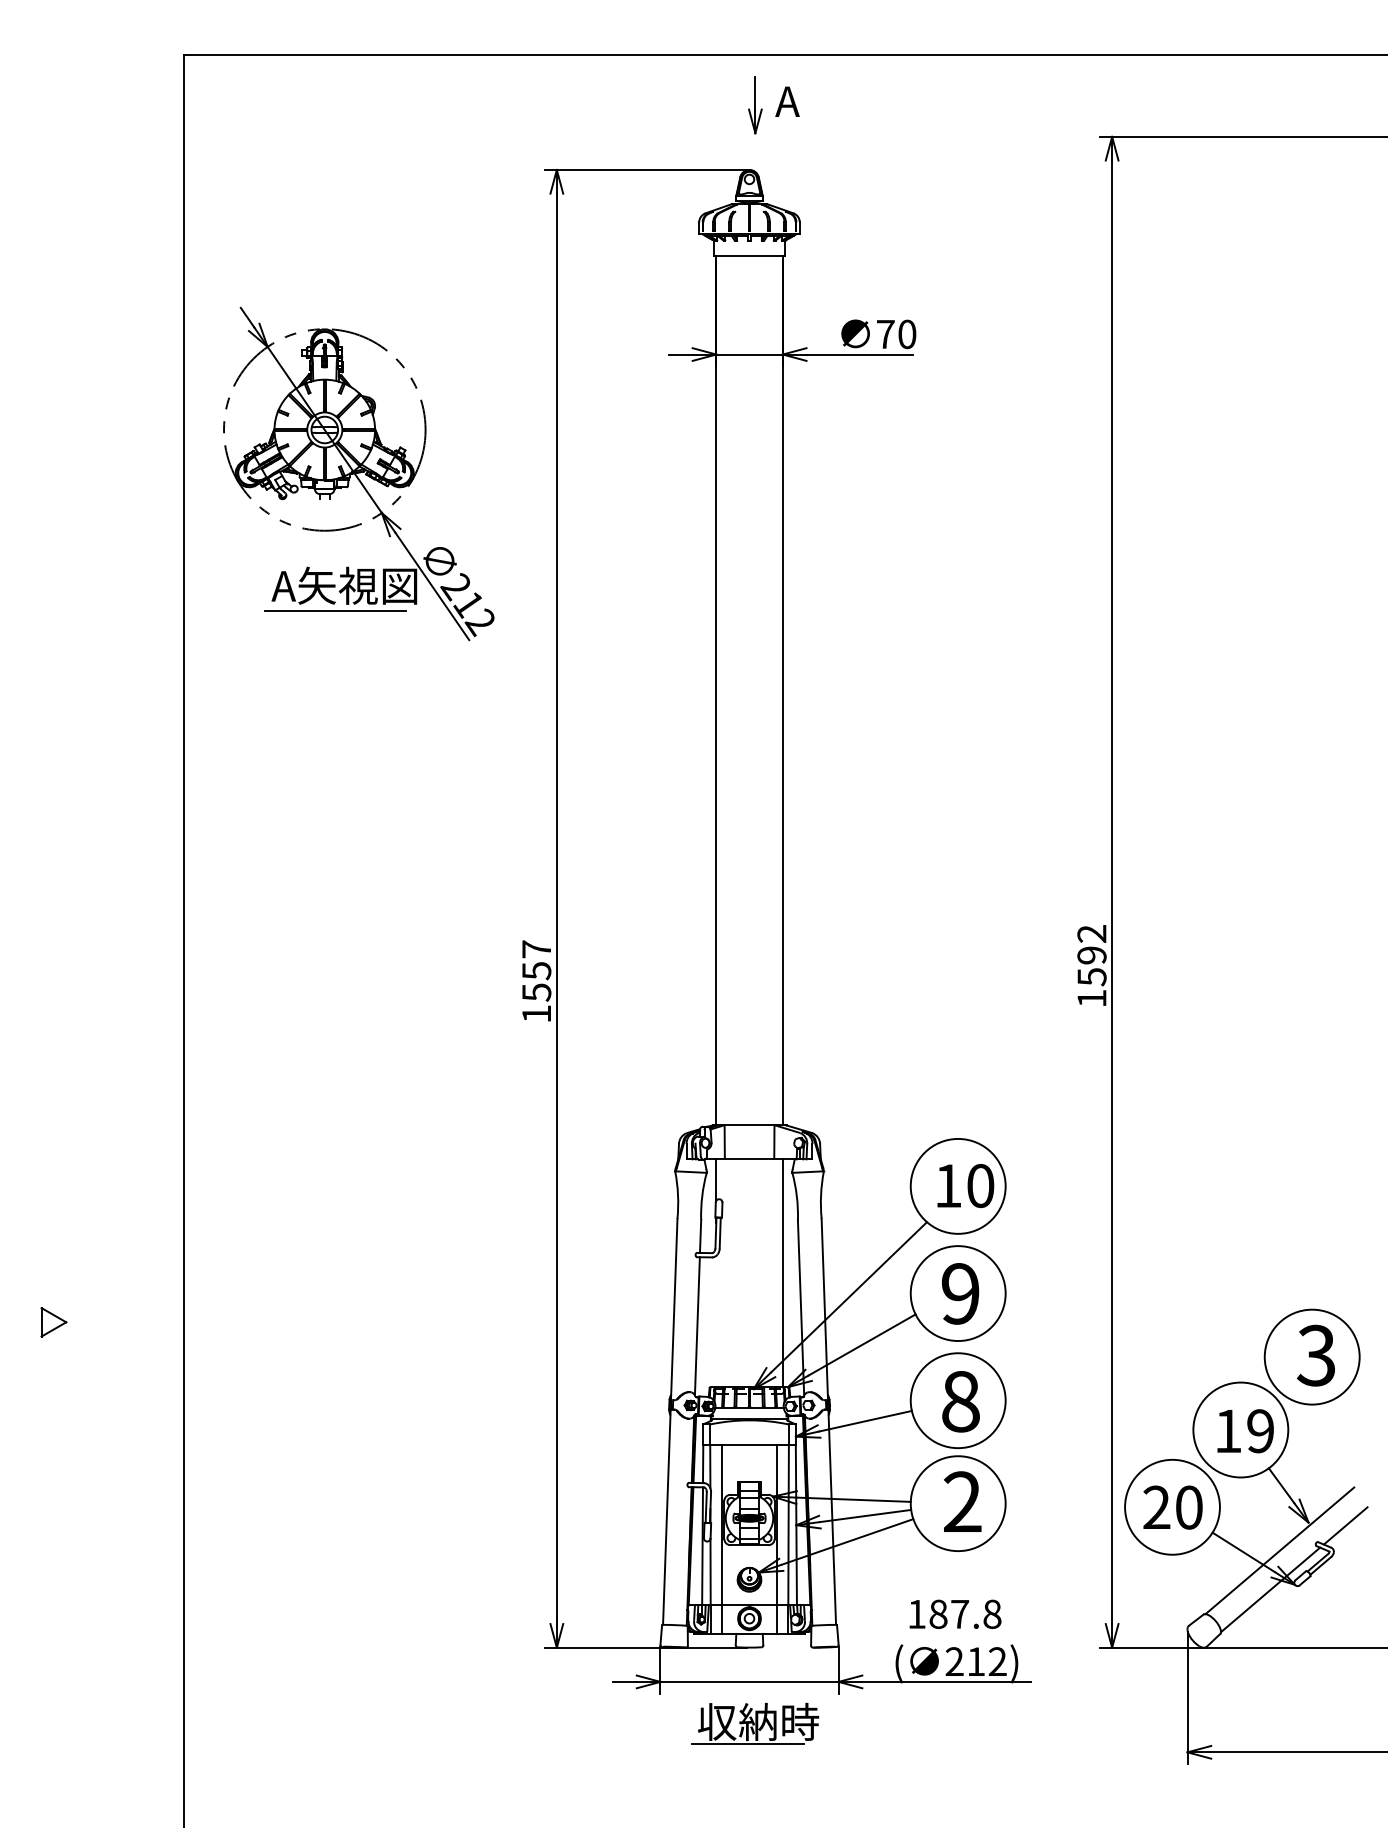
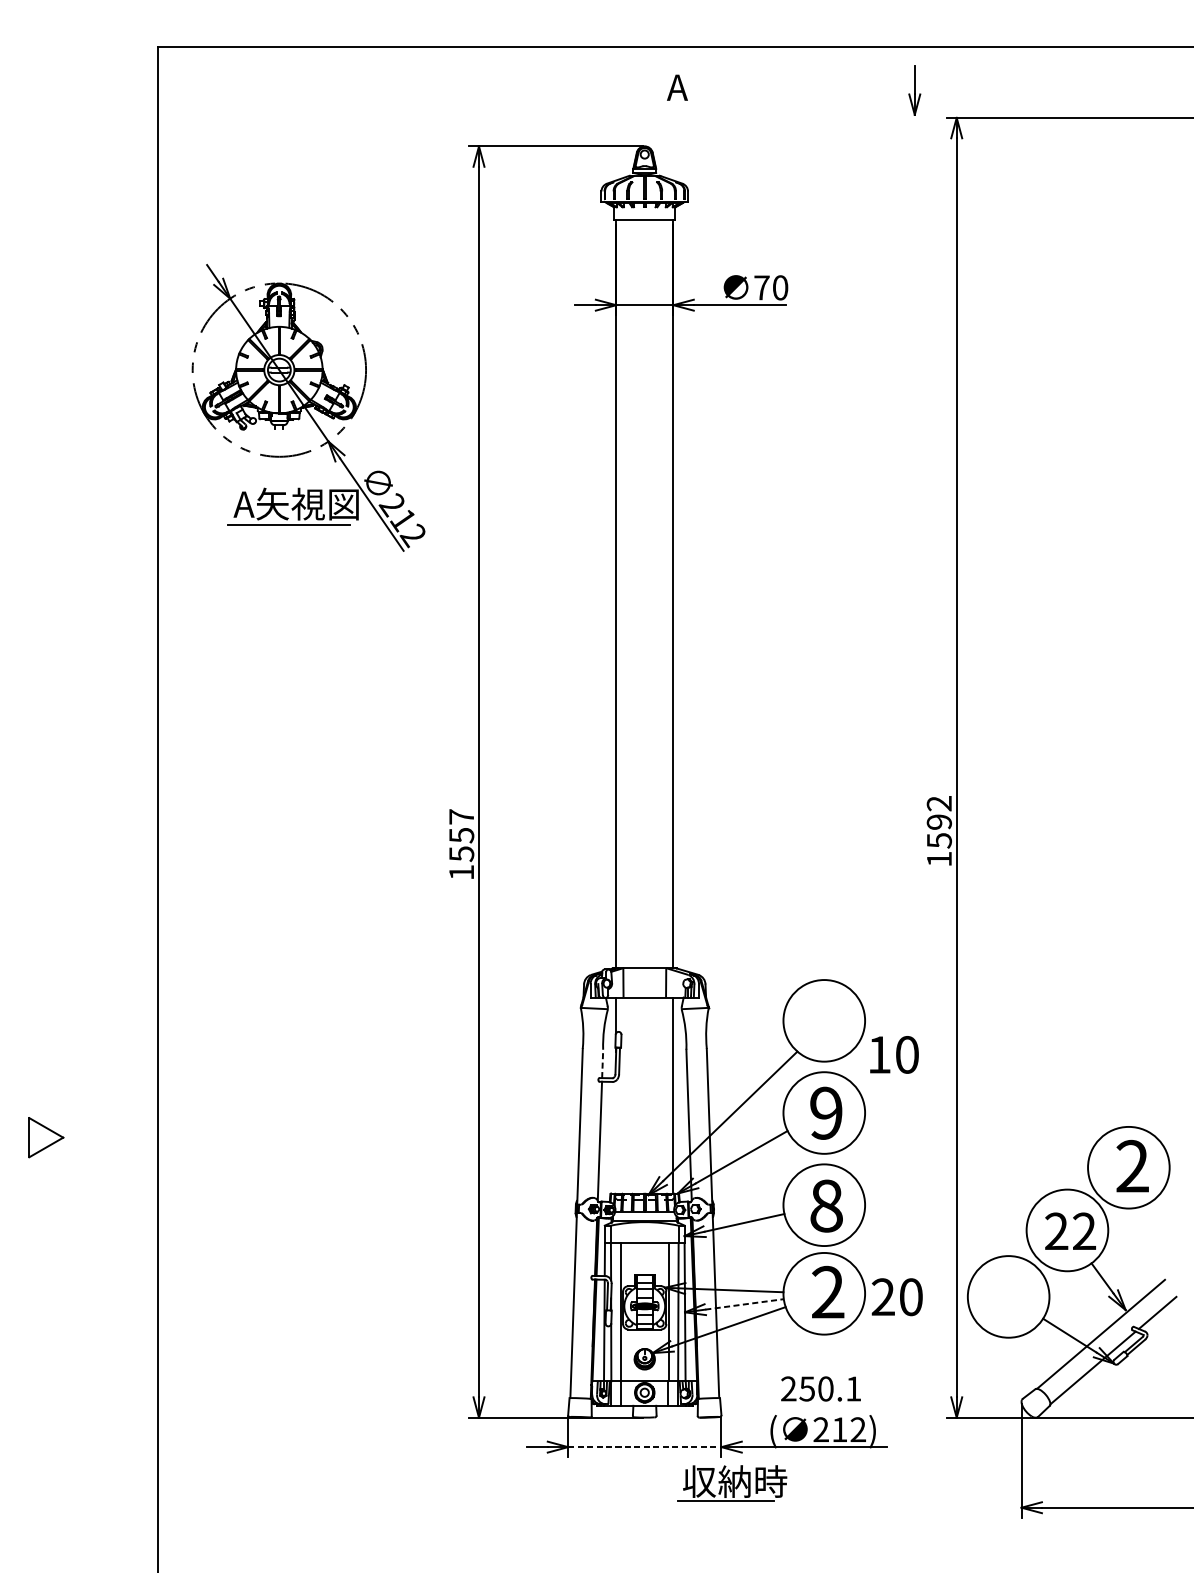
part: (755, 105) -> (914, 90), moved
text: (965, 1186) -> (894, 1055), moved
line: (700, 1235) -> (602, 1063), solid -> dashed
part: (53, 1322) -> (45, 1137), size x1.6
text: (1316, 1355) -> (1132, 1166), 3 -> 2
text: (1244, 1431) -> (1070, 1231), 19 -> 22
text: (1172, 1507) -> (896, 1297), moved
line: (866, 1515) -> (745, 1303), solid -> dashed
text: (954, 1613) -> (821, 1388), 187.8 -> 250.1
line: (750, 1681) -> (645, 1446), solid -> dashed
part: (755, 1723) -> (732, 1482), moved

